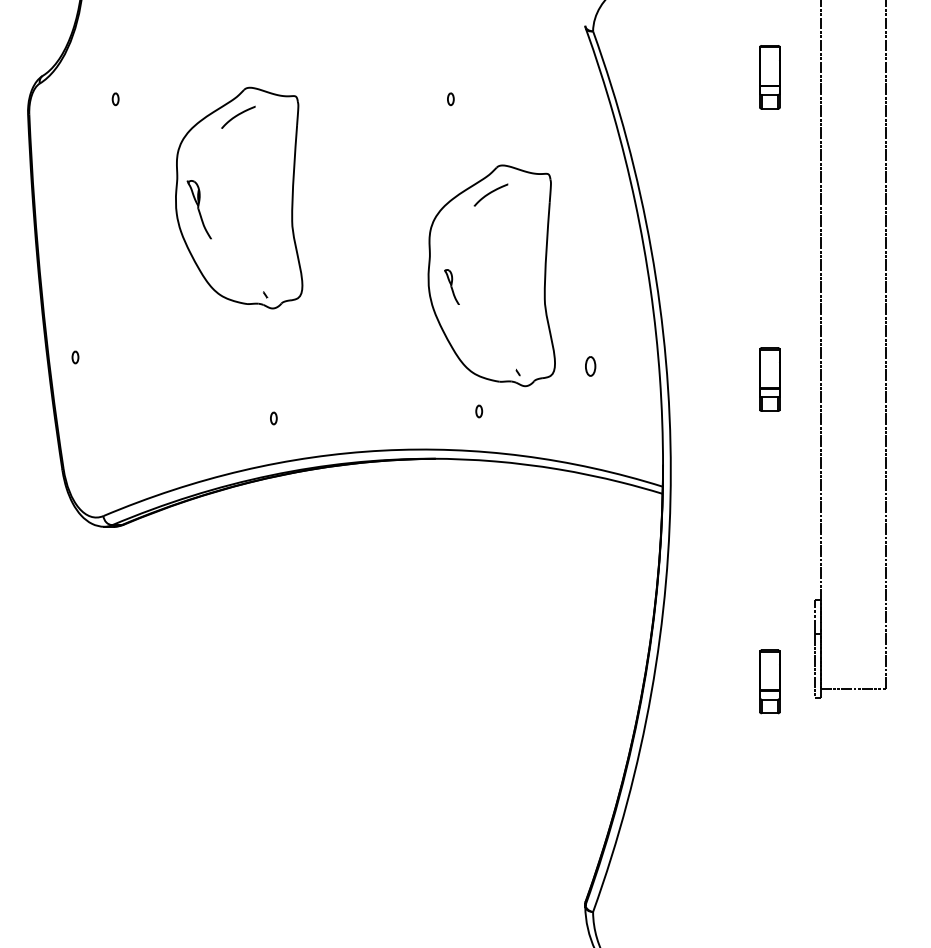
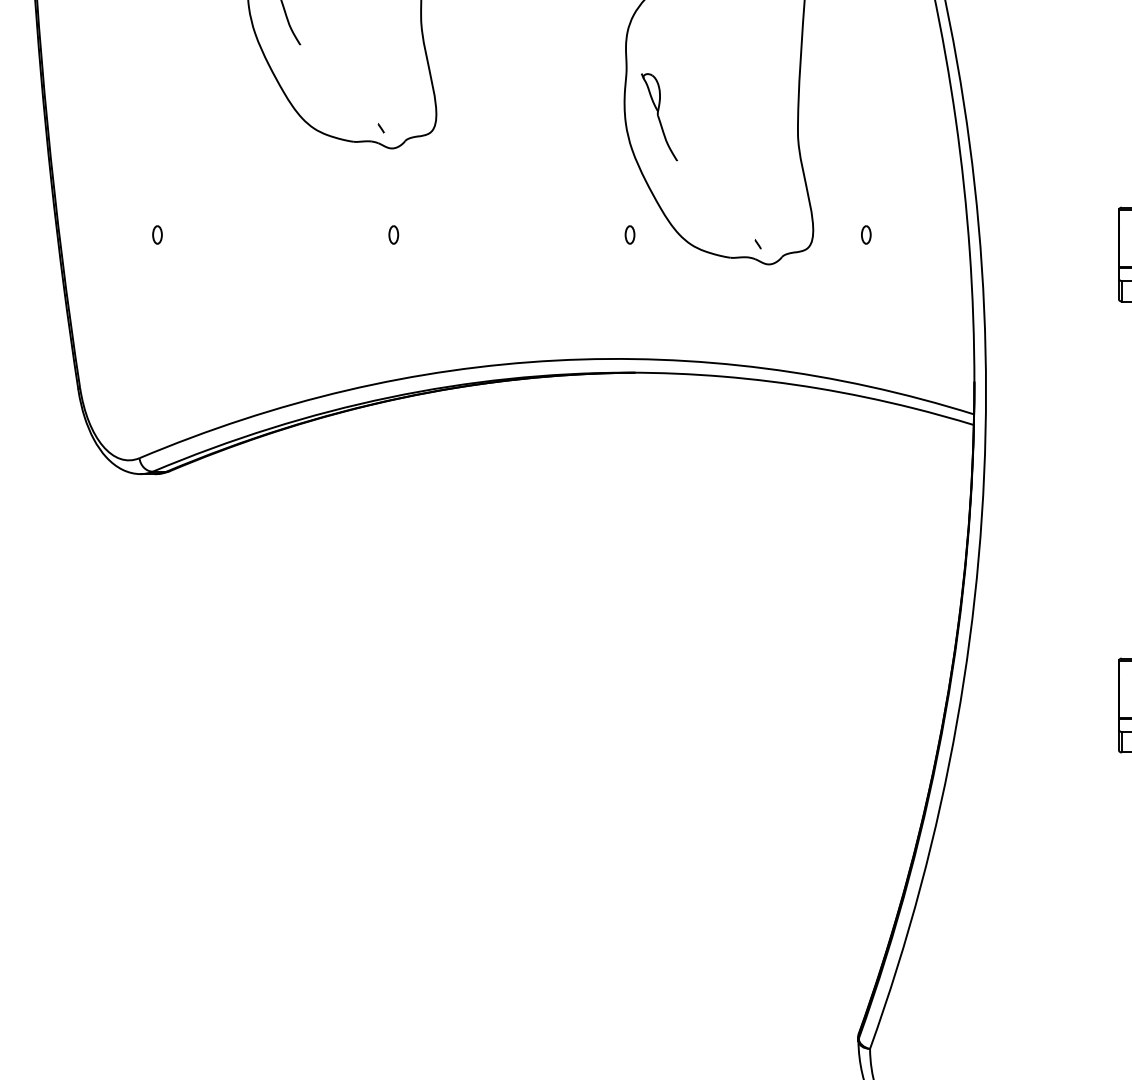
part: (451, 286) -> (658, 115), size x1.67
part: (75, 357) -> (157, 235), moved
part: (590, 366) -> (866, 235), size x0.62
part: (479, 411) -> (630, 235), moved
part: (273, 418) -> (393, 235), moved

